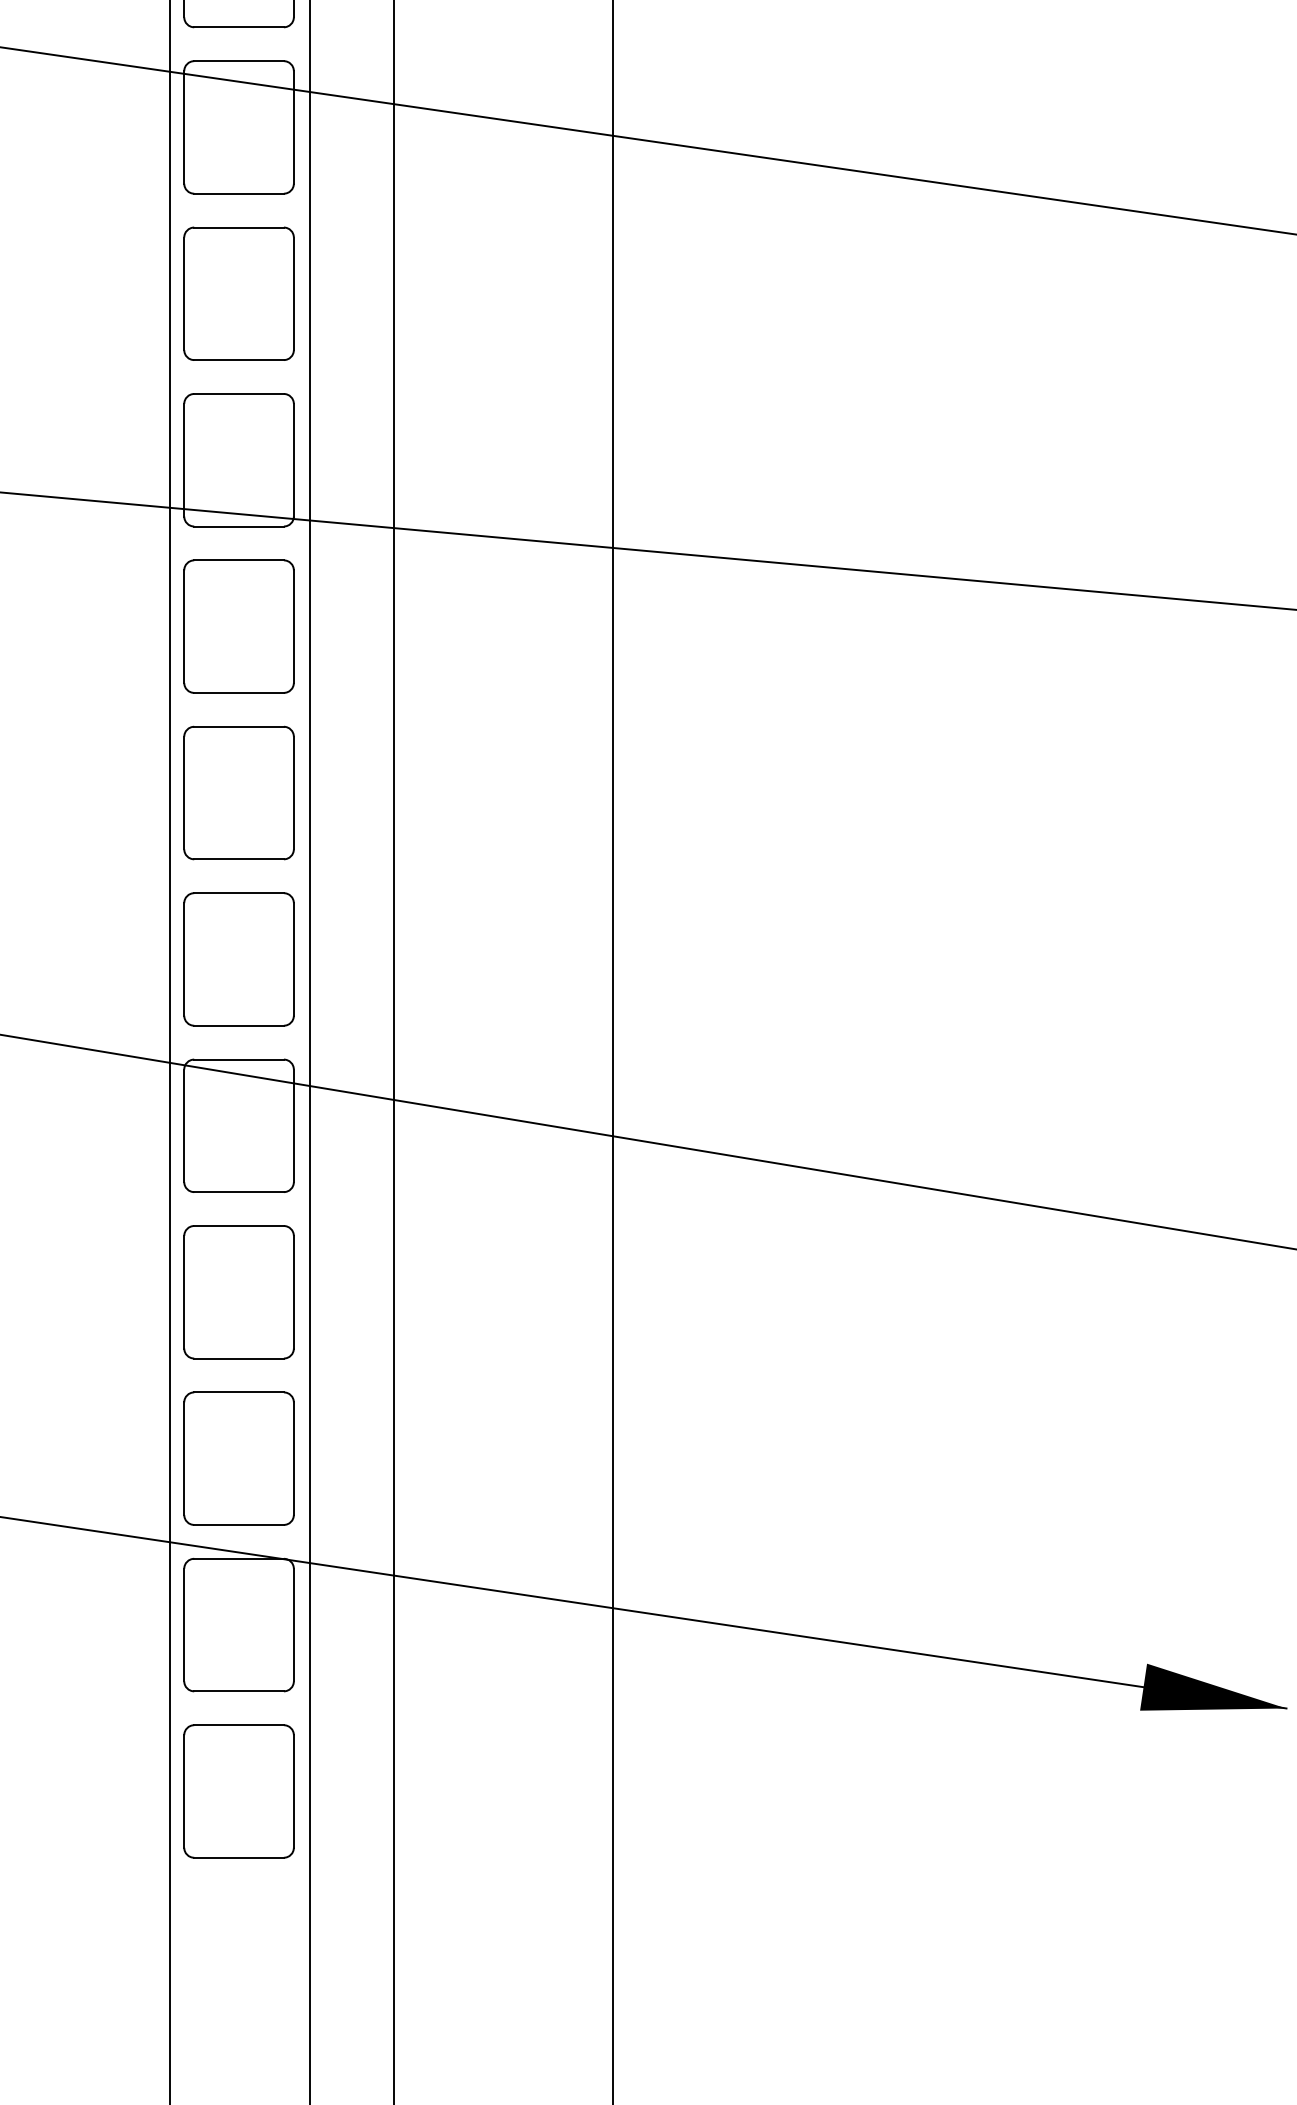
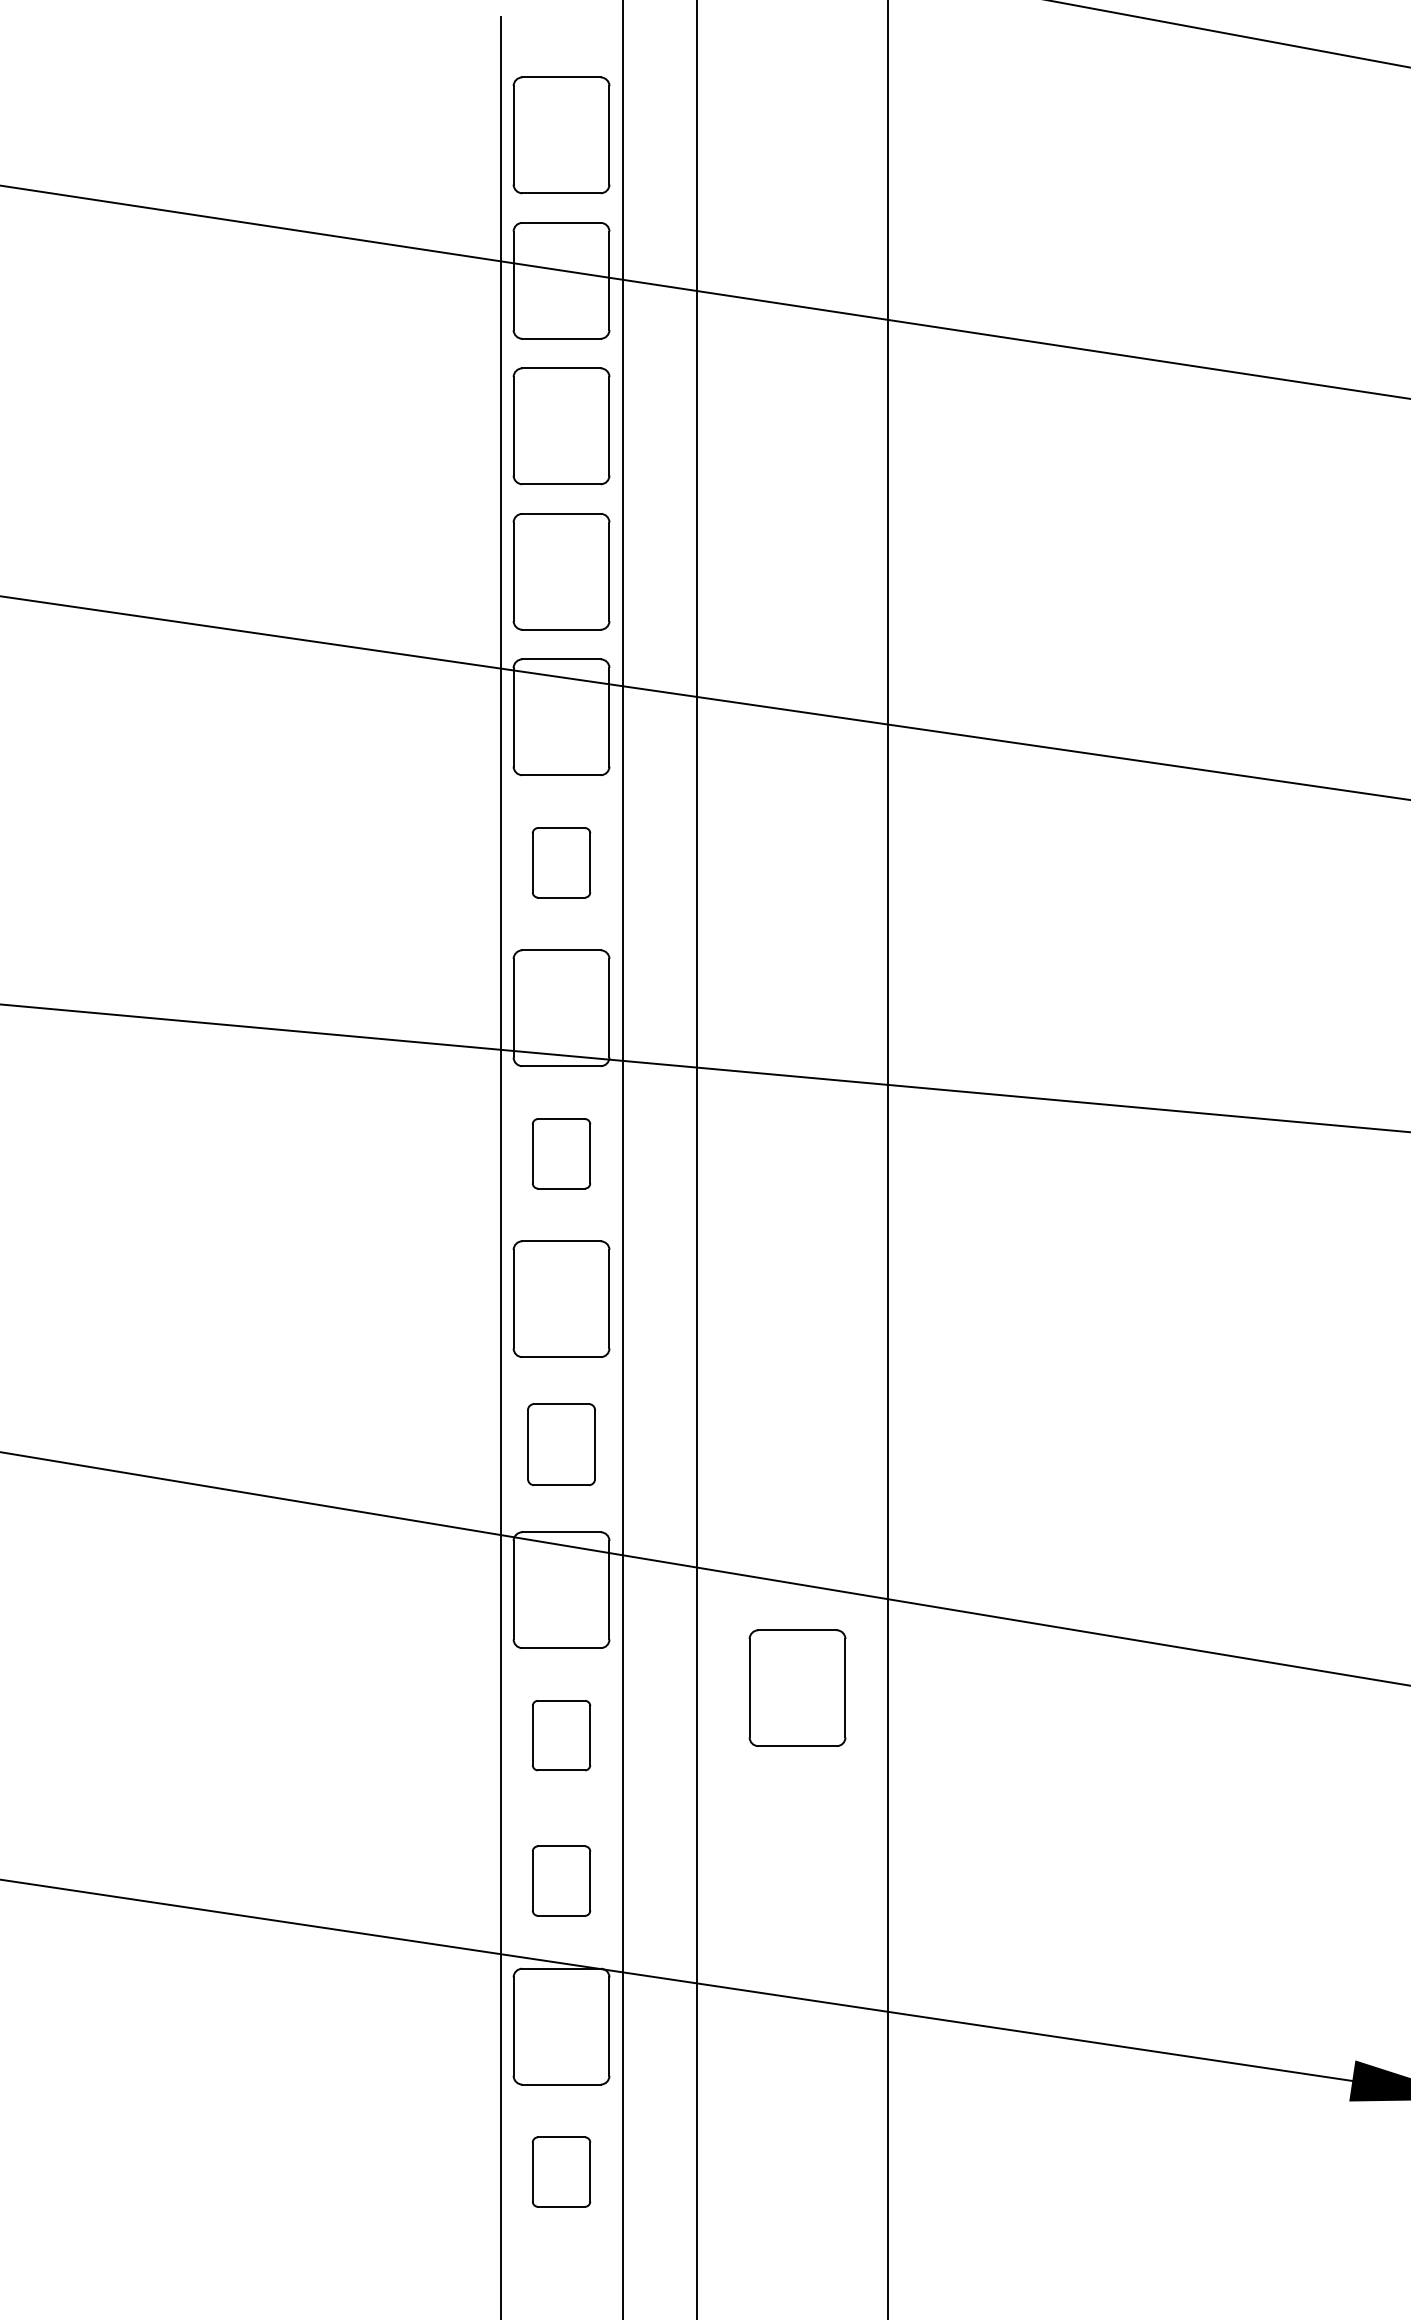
part: (239, 293) -> (561, 862), size x0.6
part: (239, 626) -> (561, 1153), size x0.6
part: (239, 959) -> (561, 1444), size x0.7
part: (508, 1237) -> (797, 1687), added
part: (239, 1292) -> (561, 1735), size x0.6
part: (239, 1457) -> (561, 1880), size x0.6
part: (239, 1790) -> (561, 2171), size x0.6

